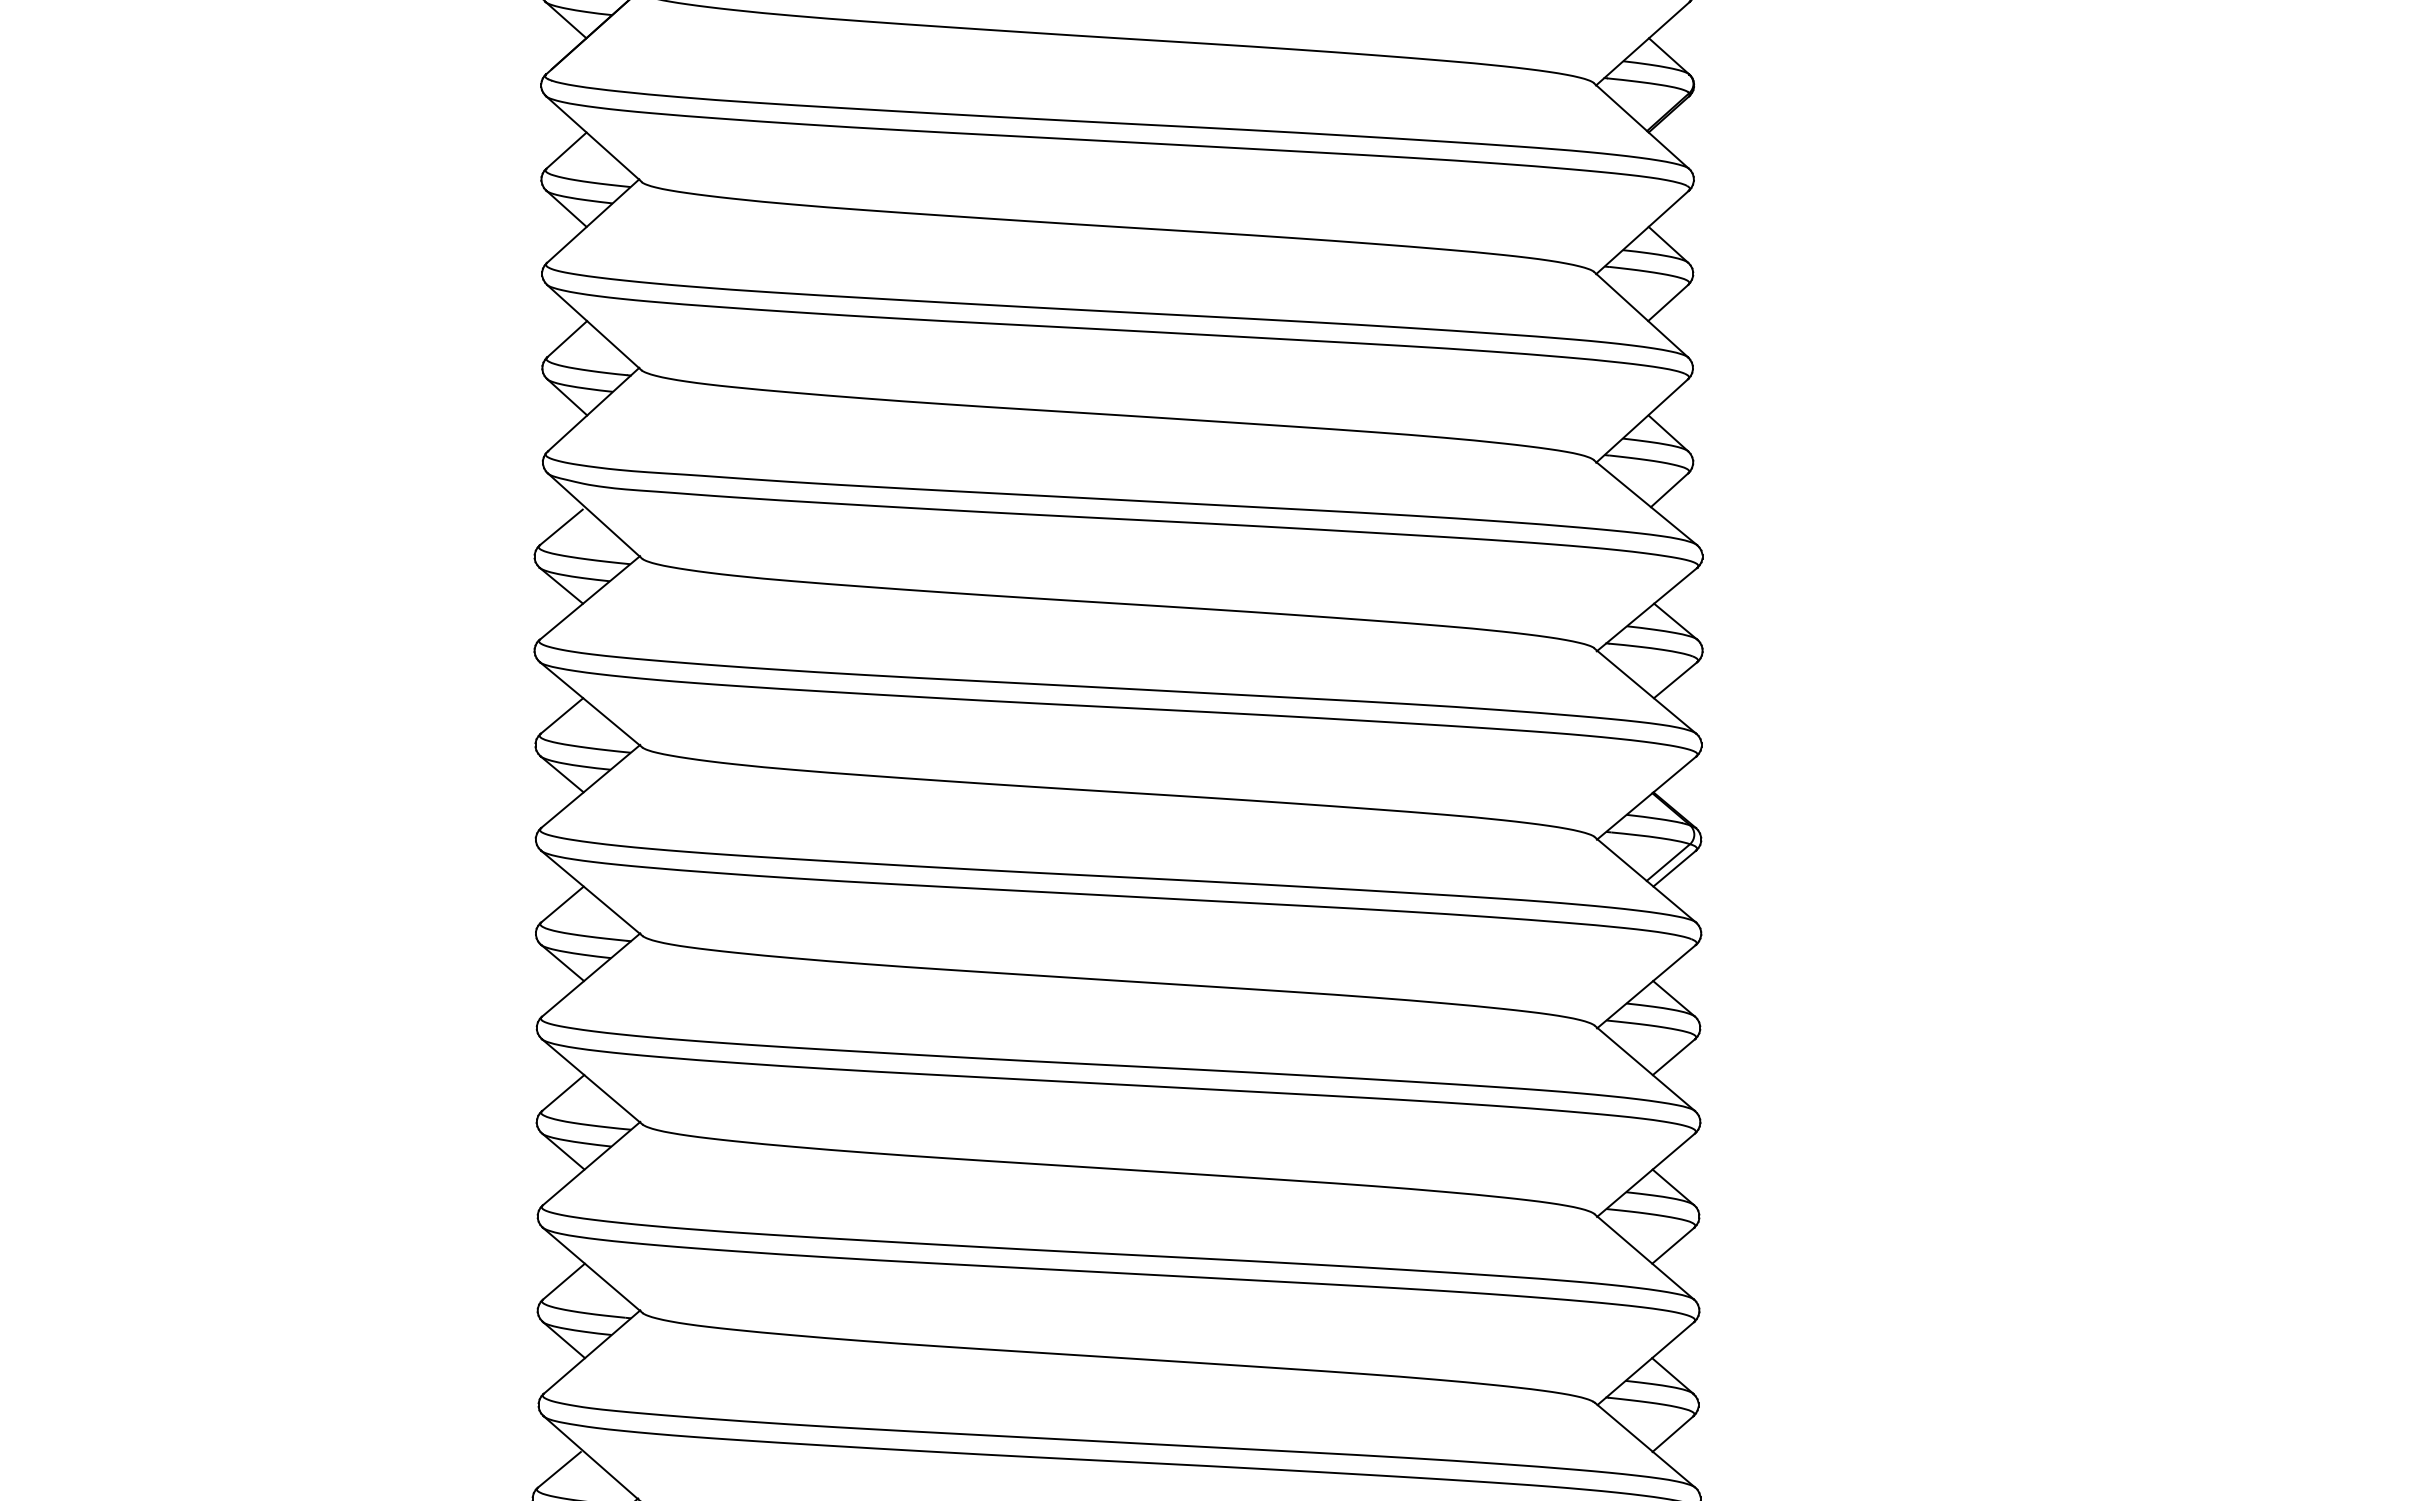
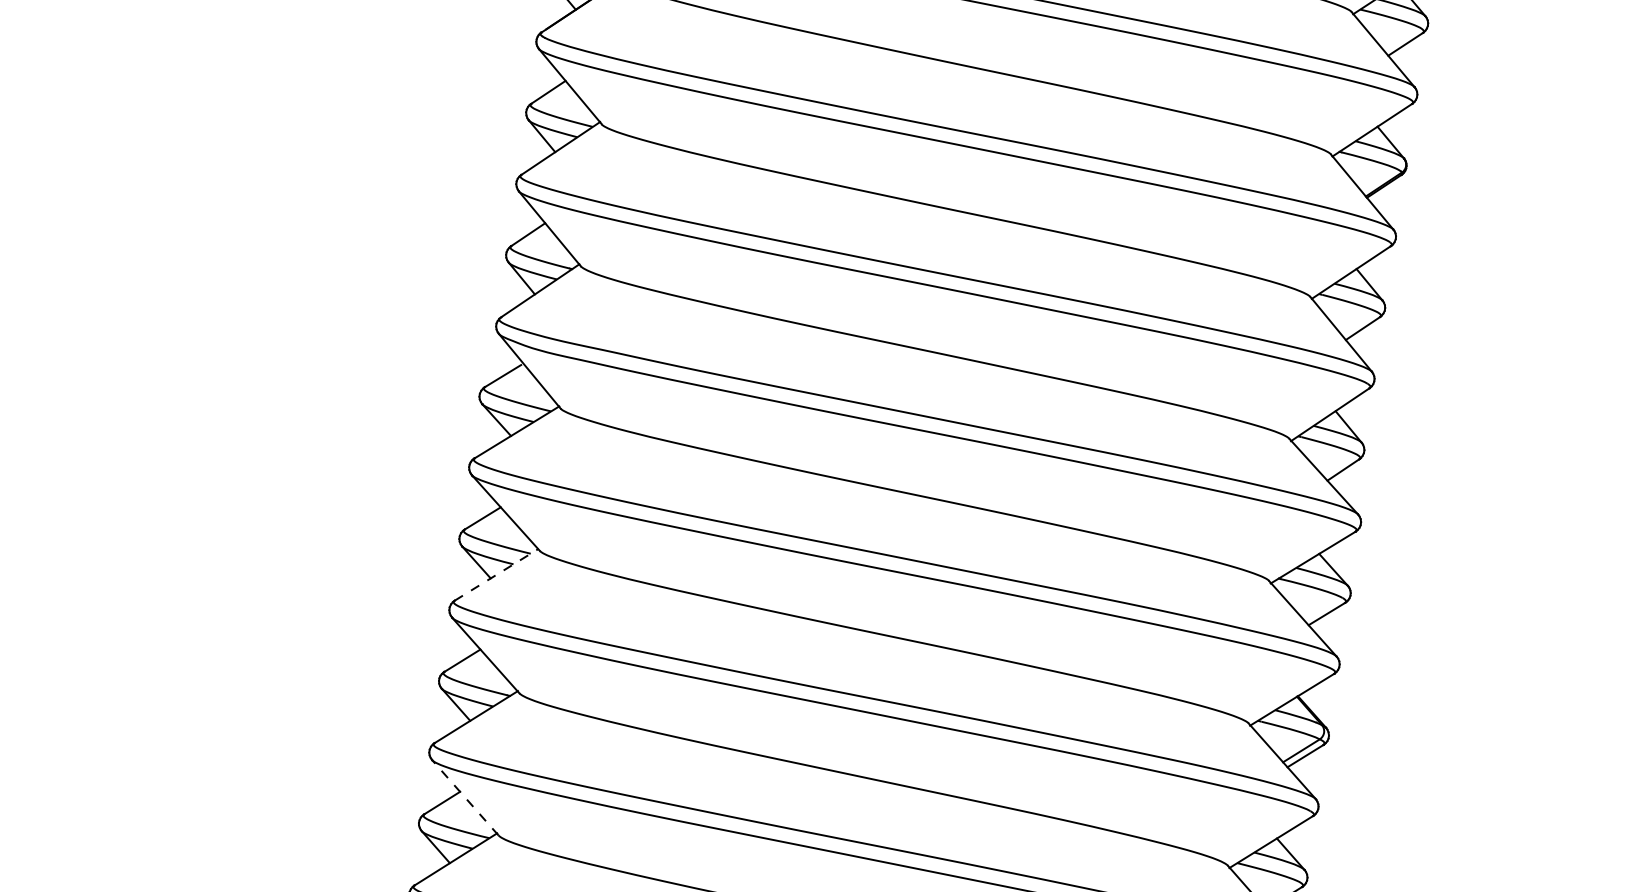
line: (590, 786) -> (496, 574), solid -> dashed
line: (592, 1081) -> (465, 797), solid -> dashed

